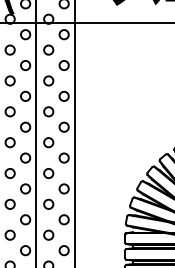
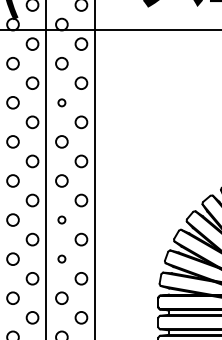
circle: (48, 80) -> (61, 102), size x0.6
circle: (48, 173) -> (61, 219), size x0.6
circle: (48, 203) -> (61, 258), size x0.6

